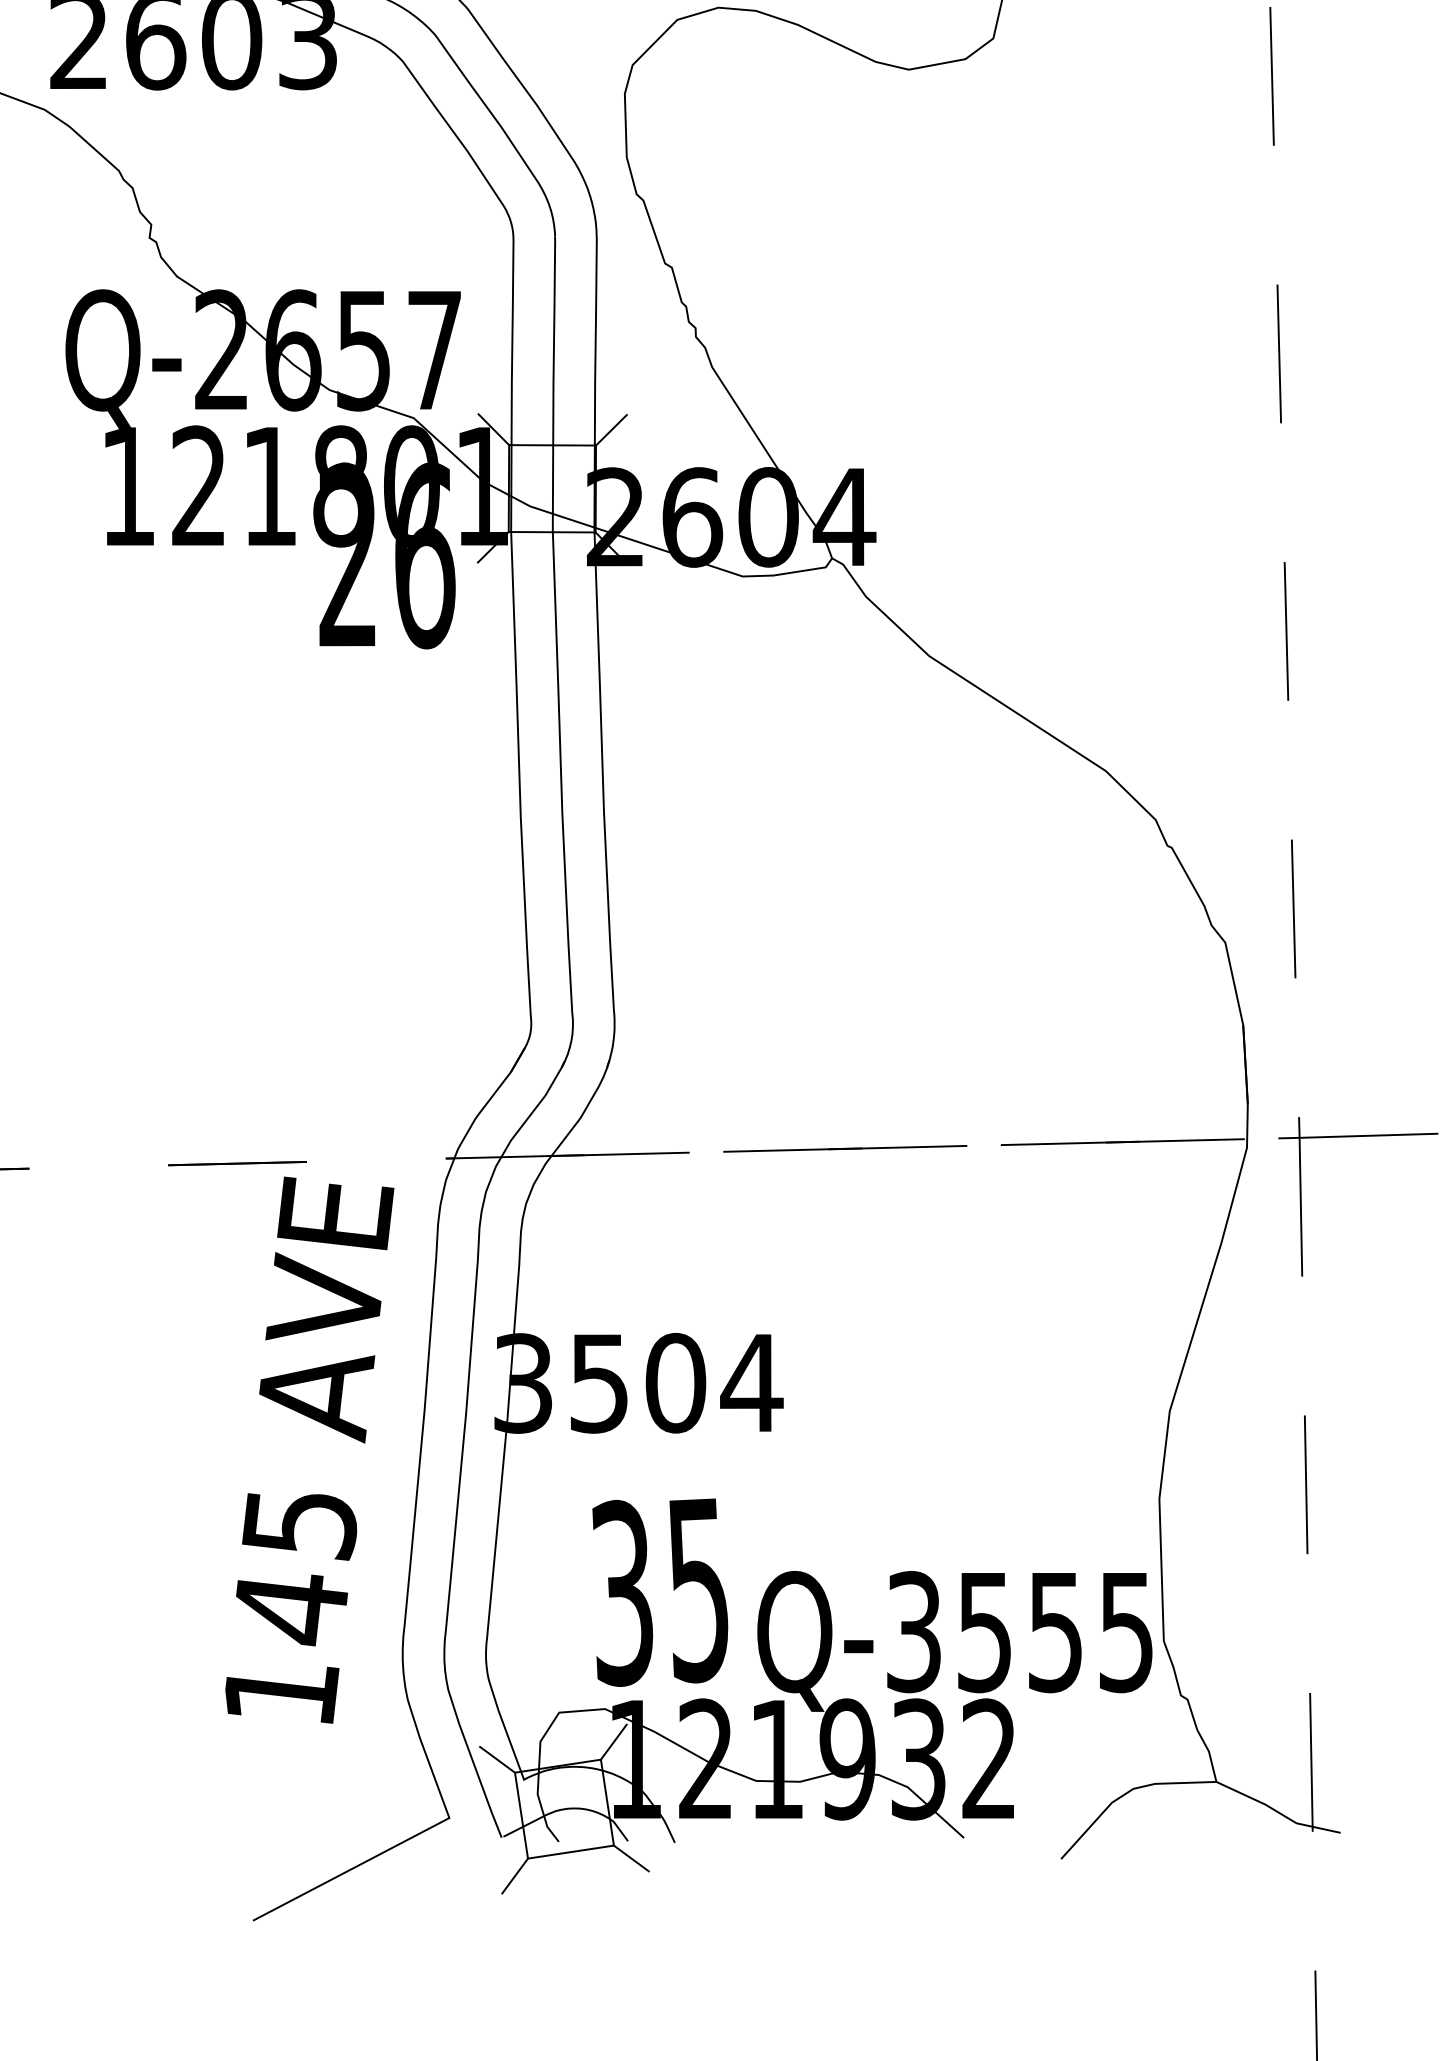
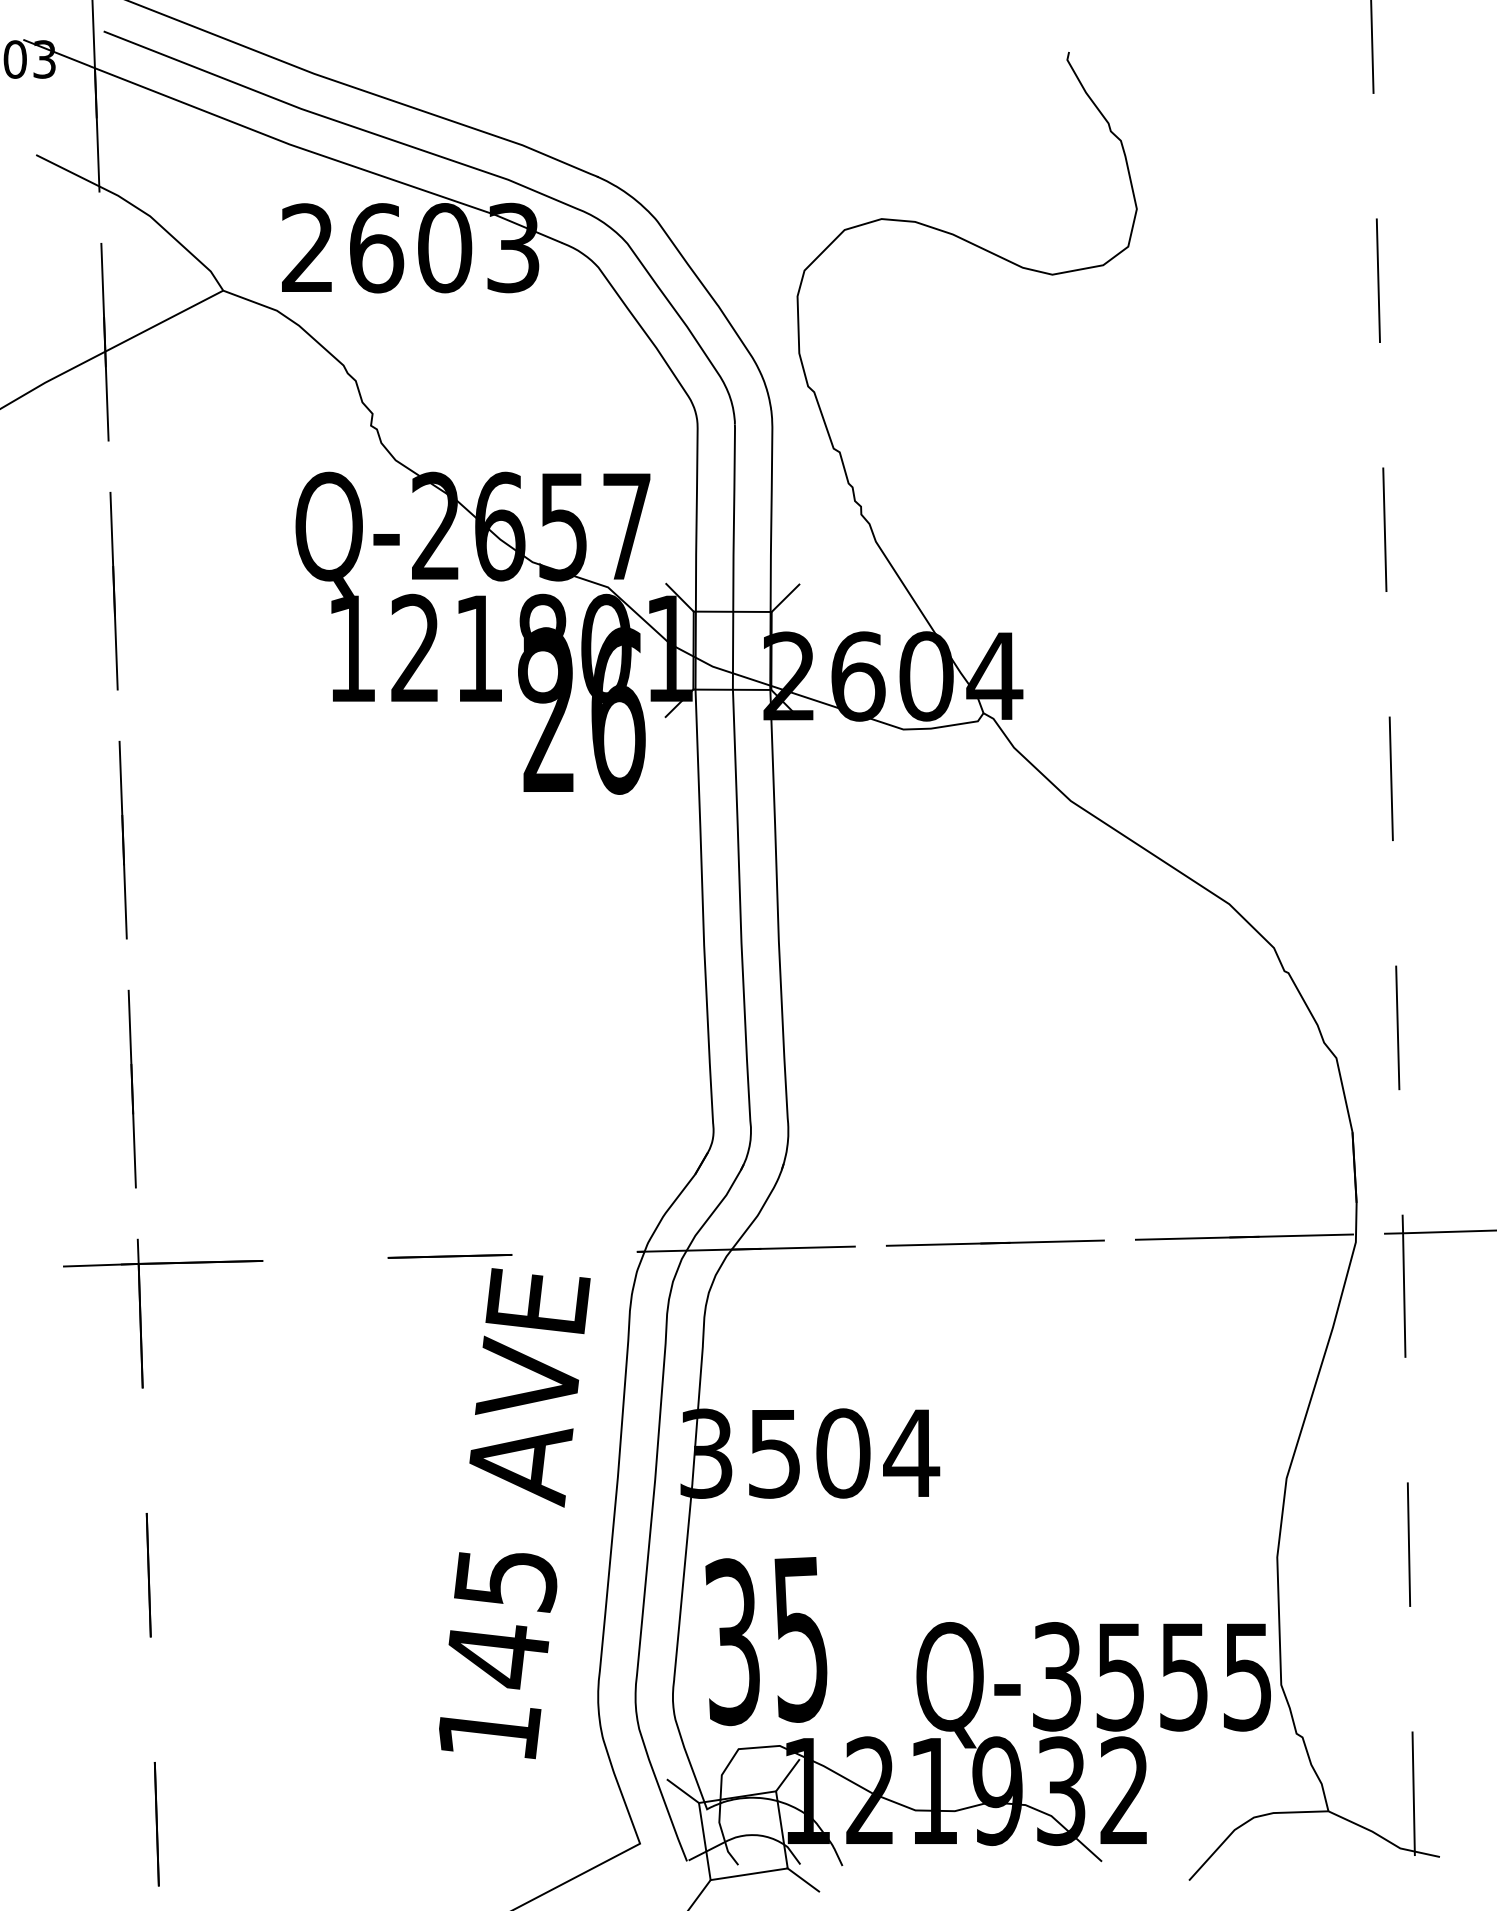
text: (660, 1592) -> (766, 1641), moved

